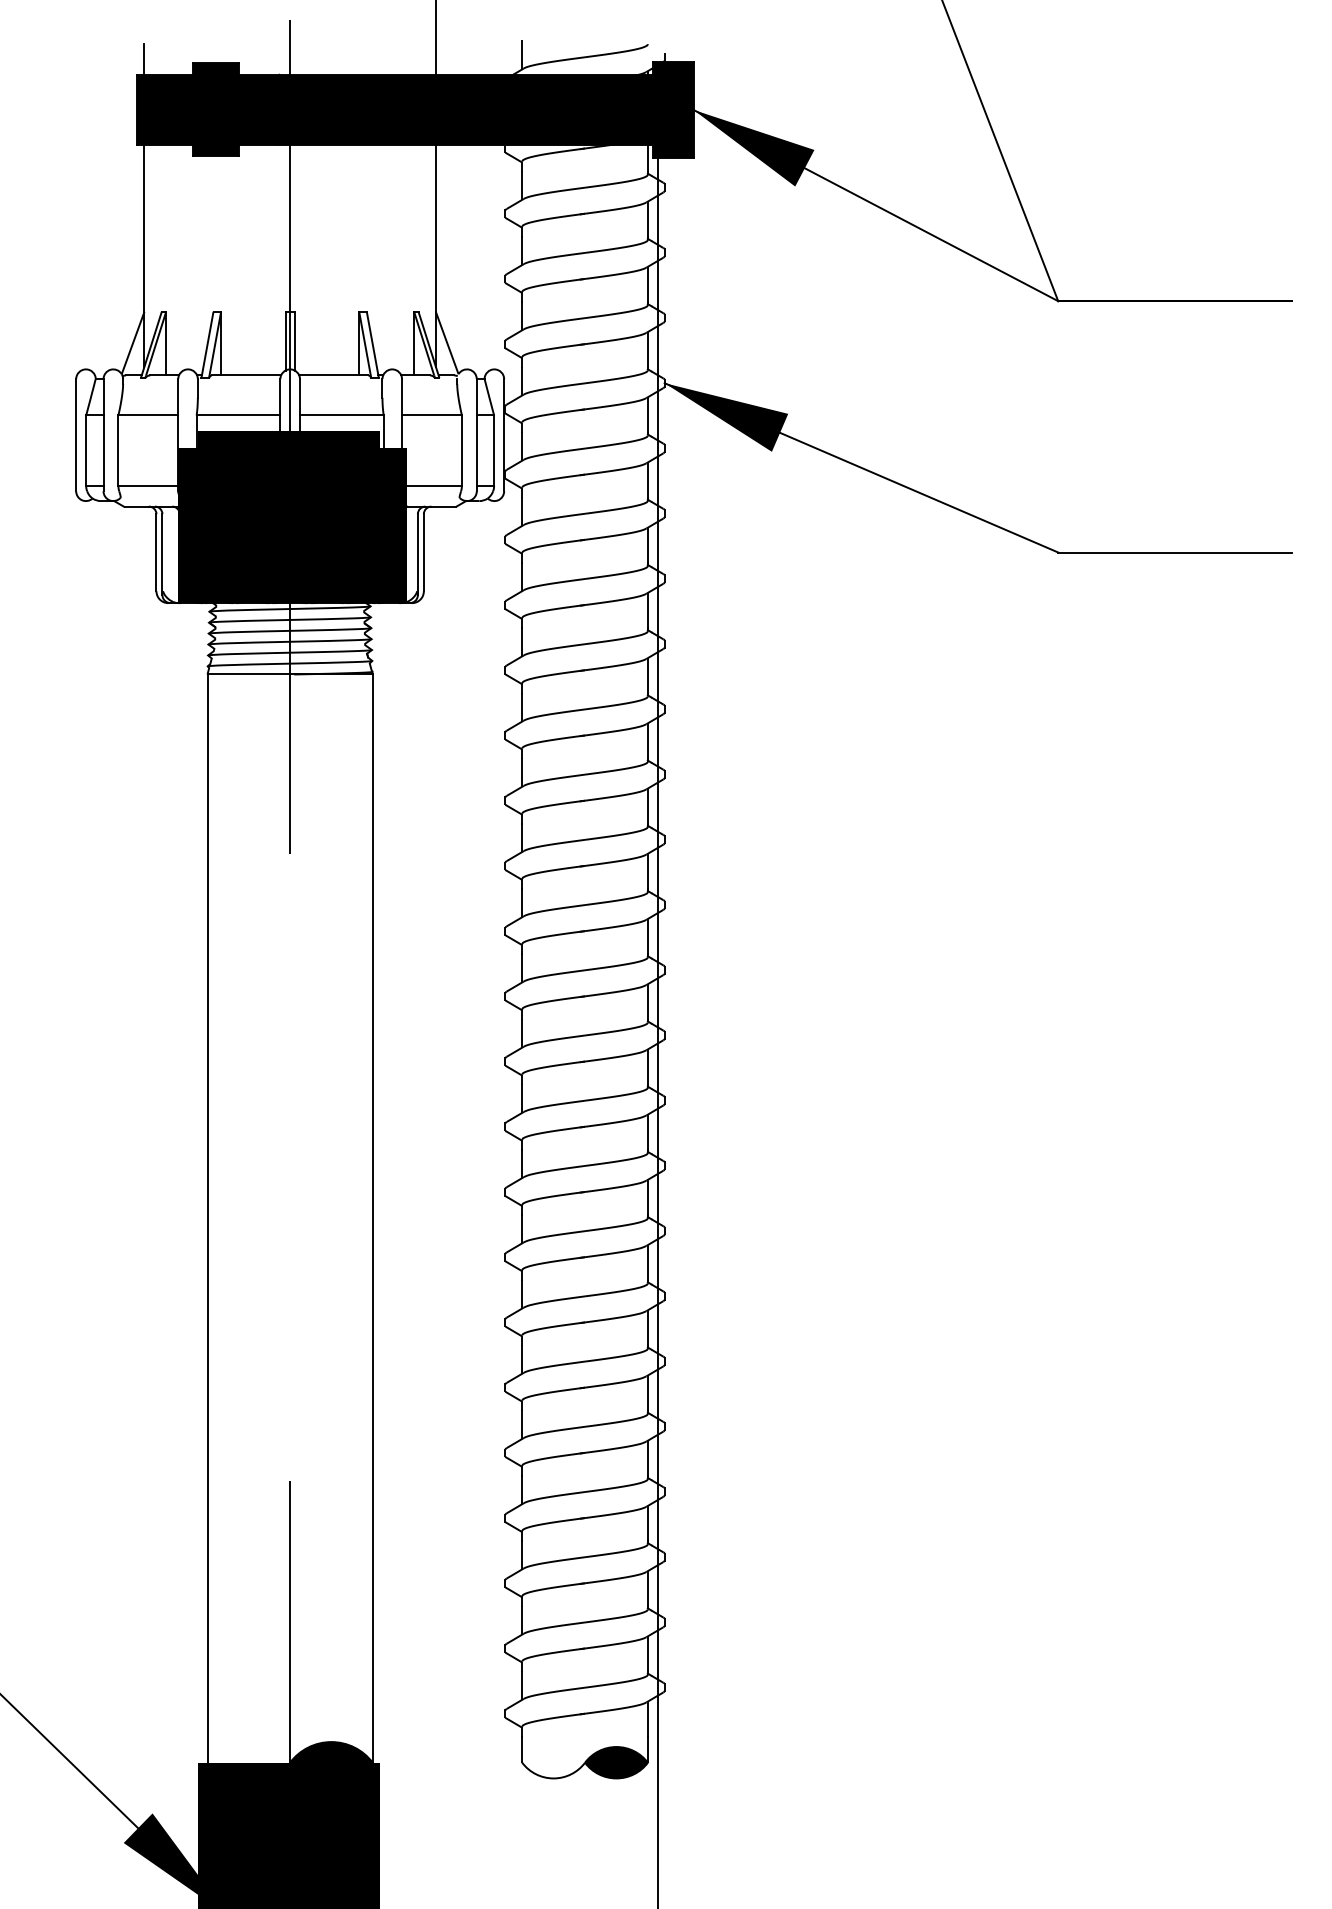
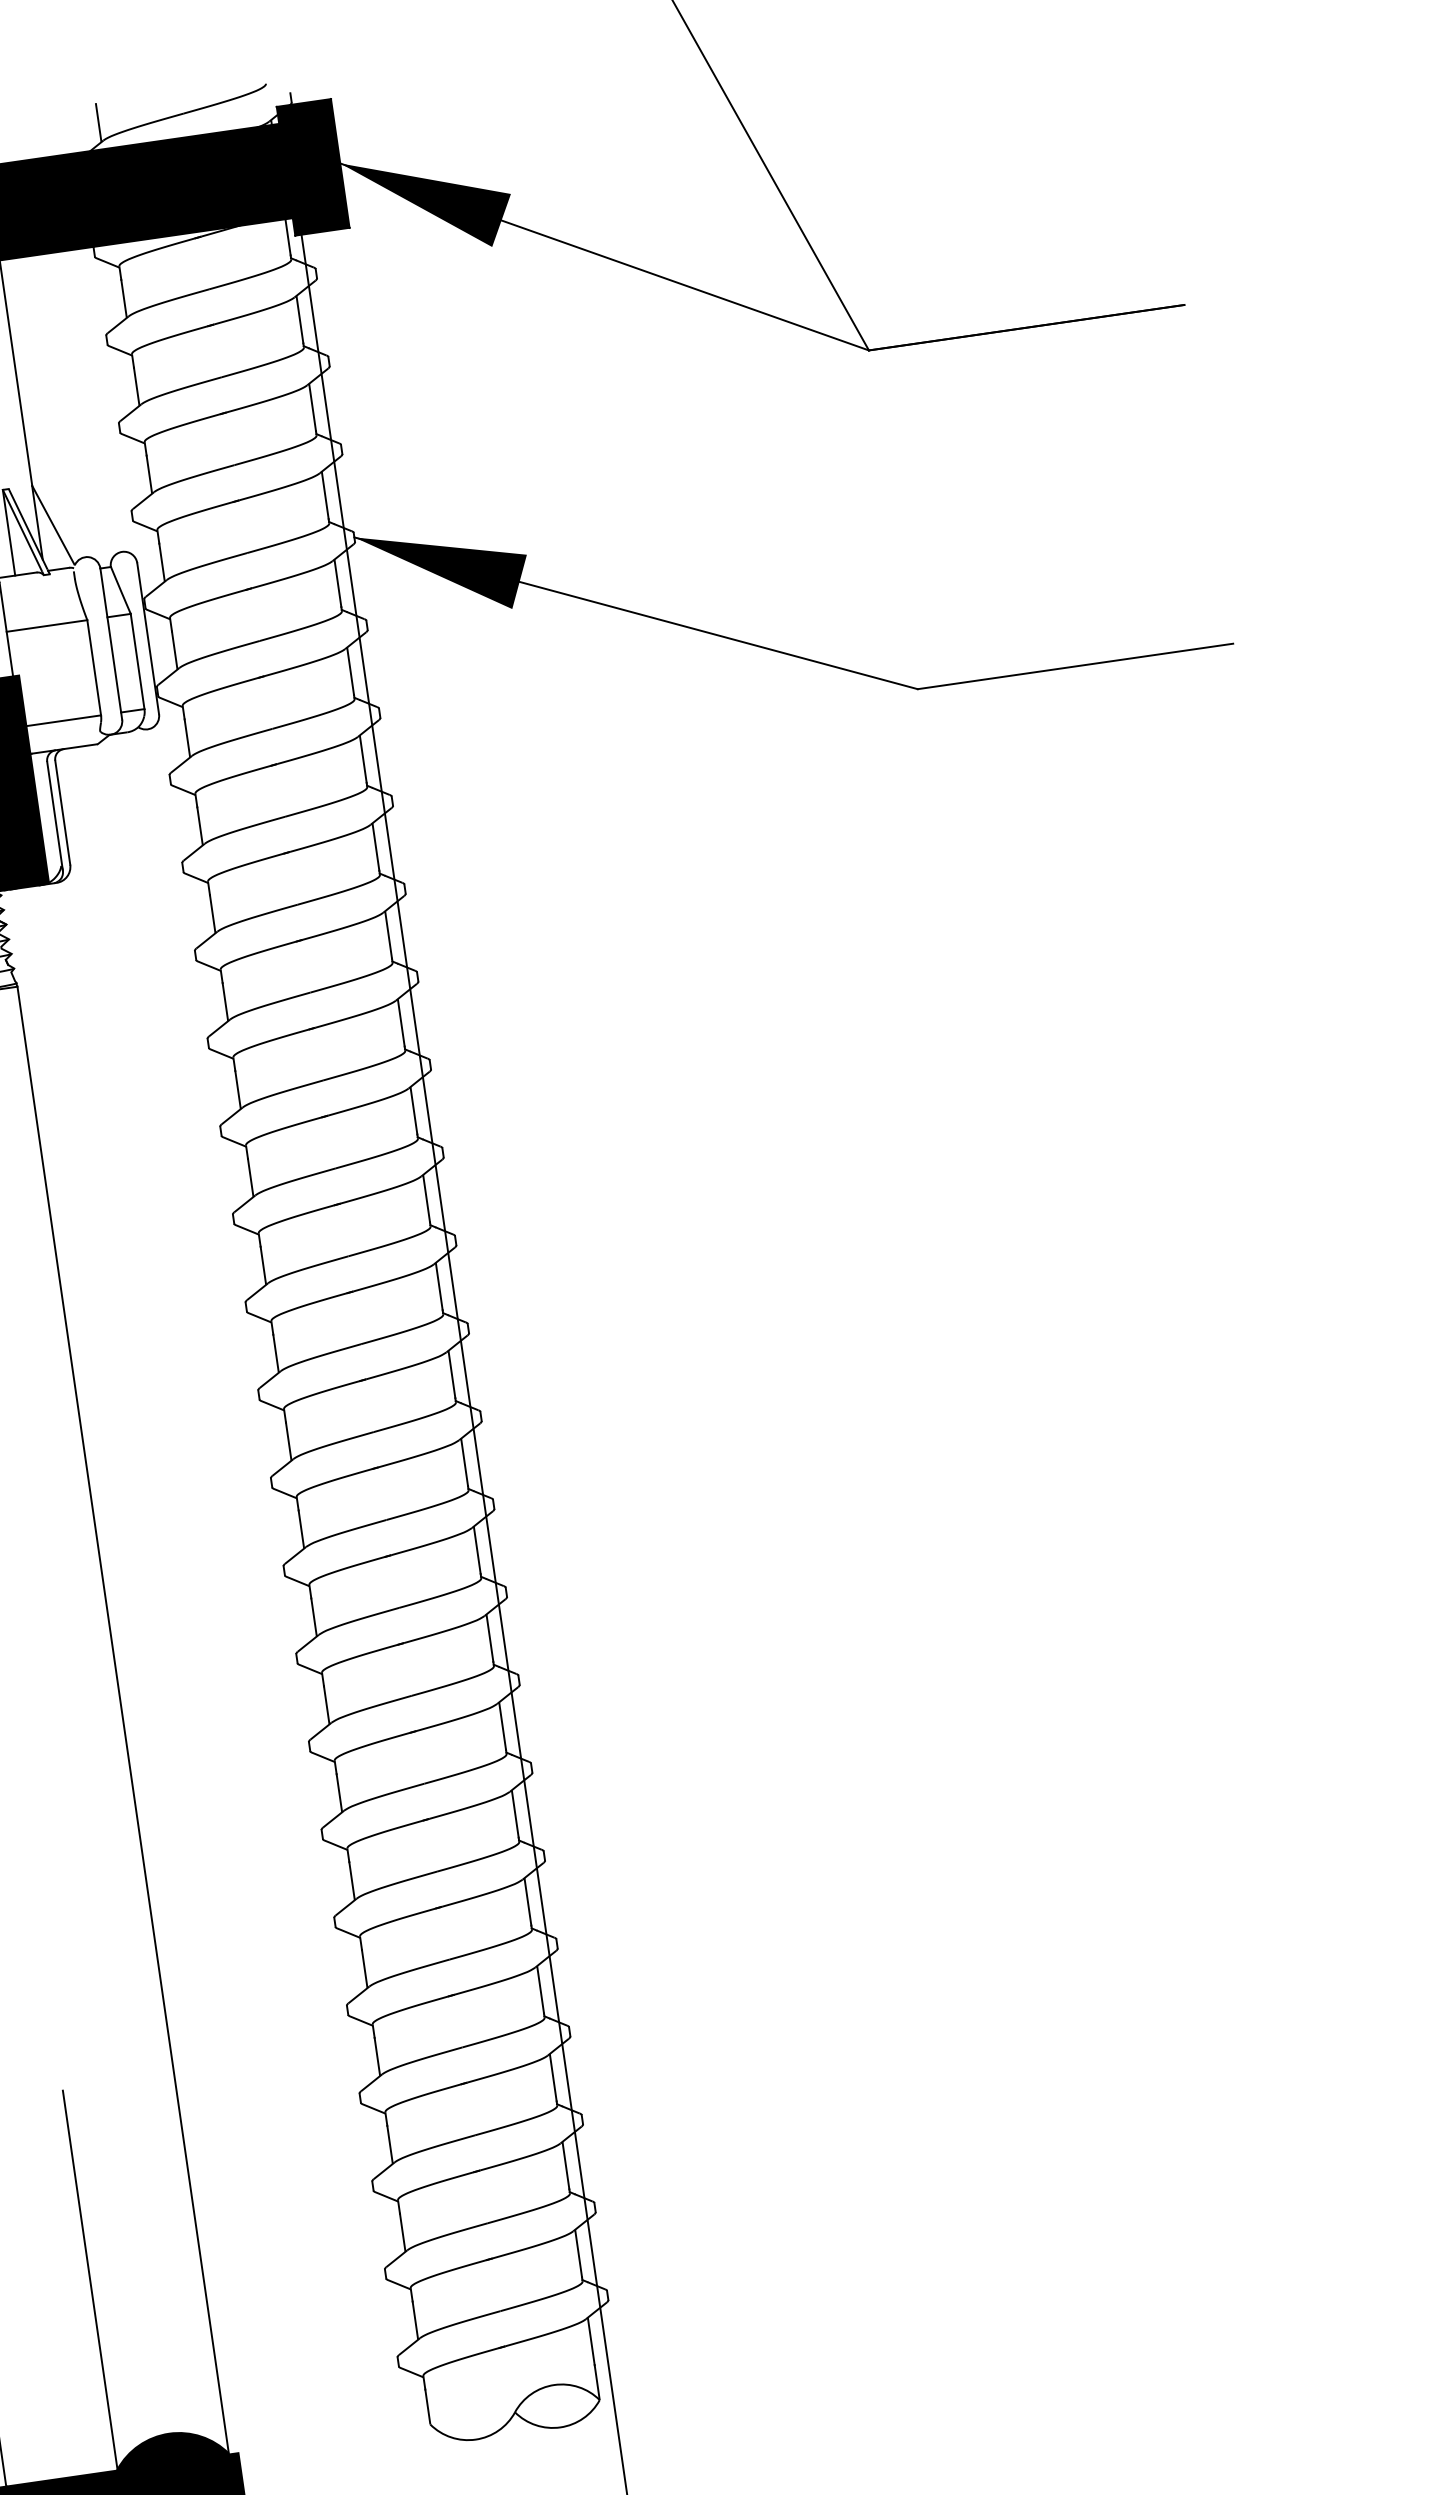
fill: (616, 1762) -> (557, 2405), removed

